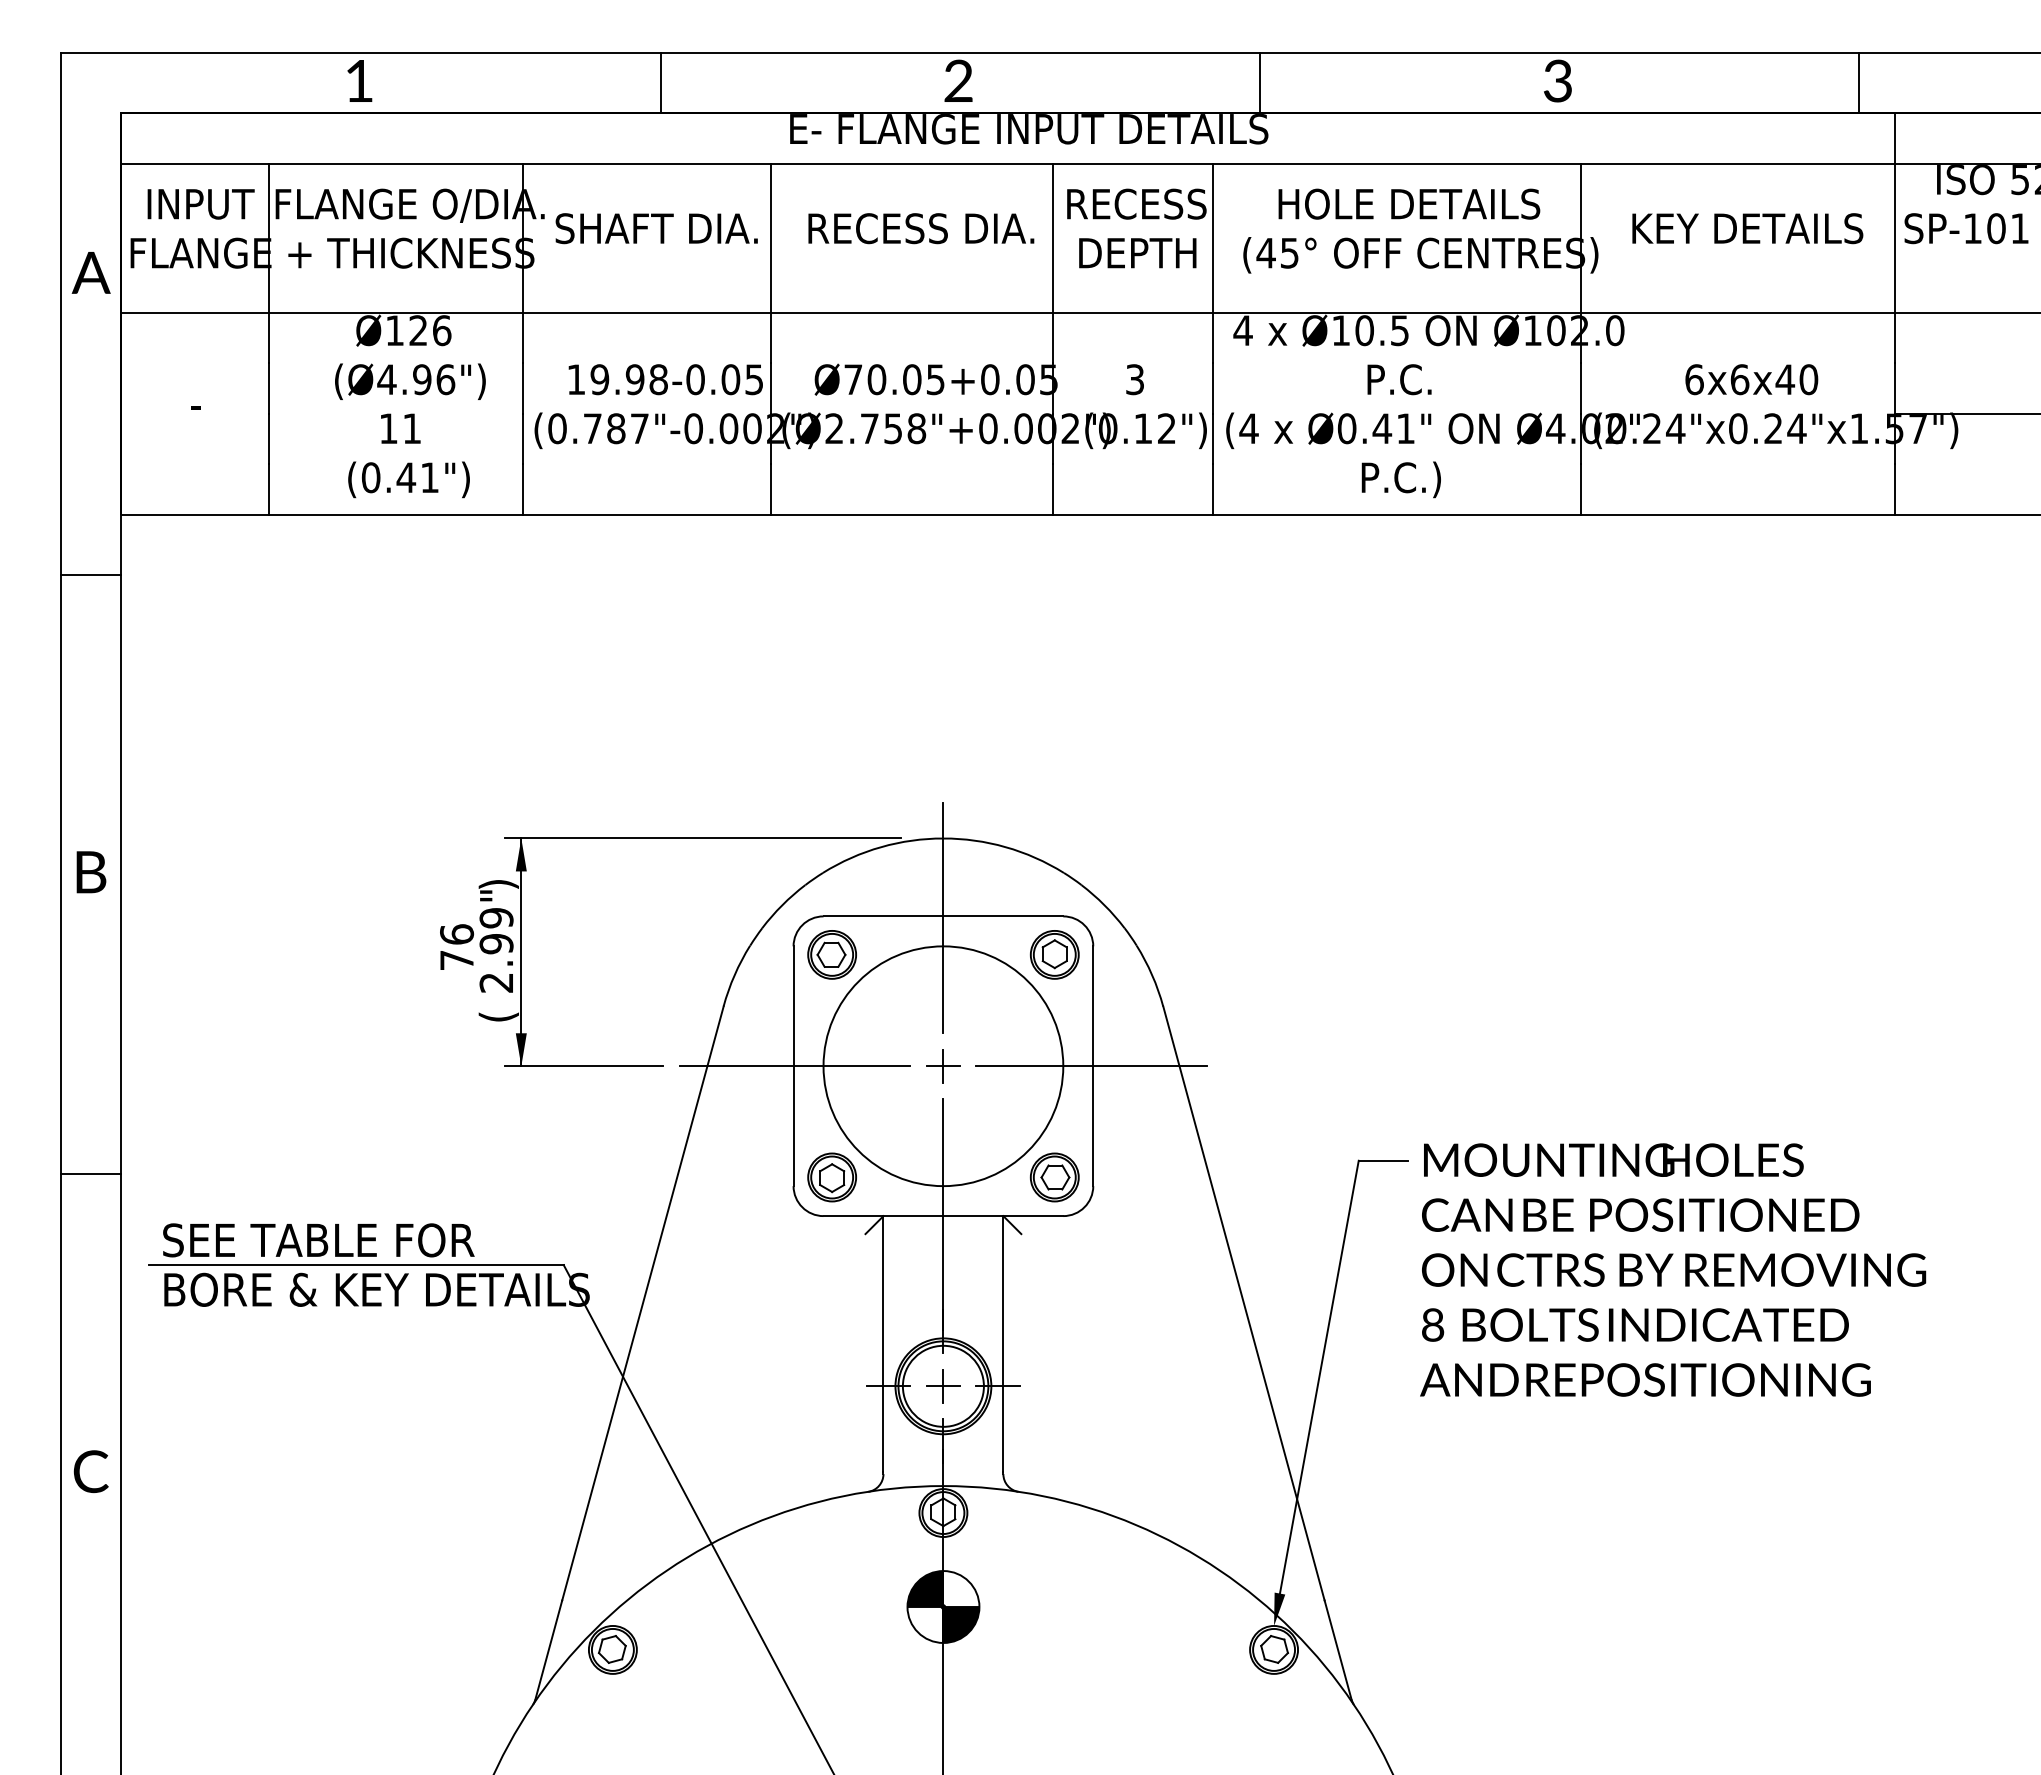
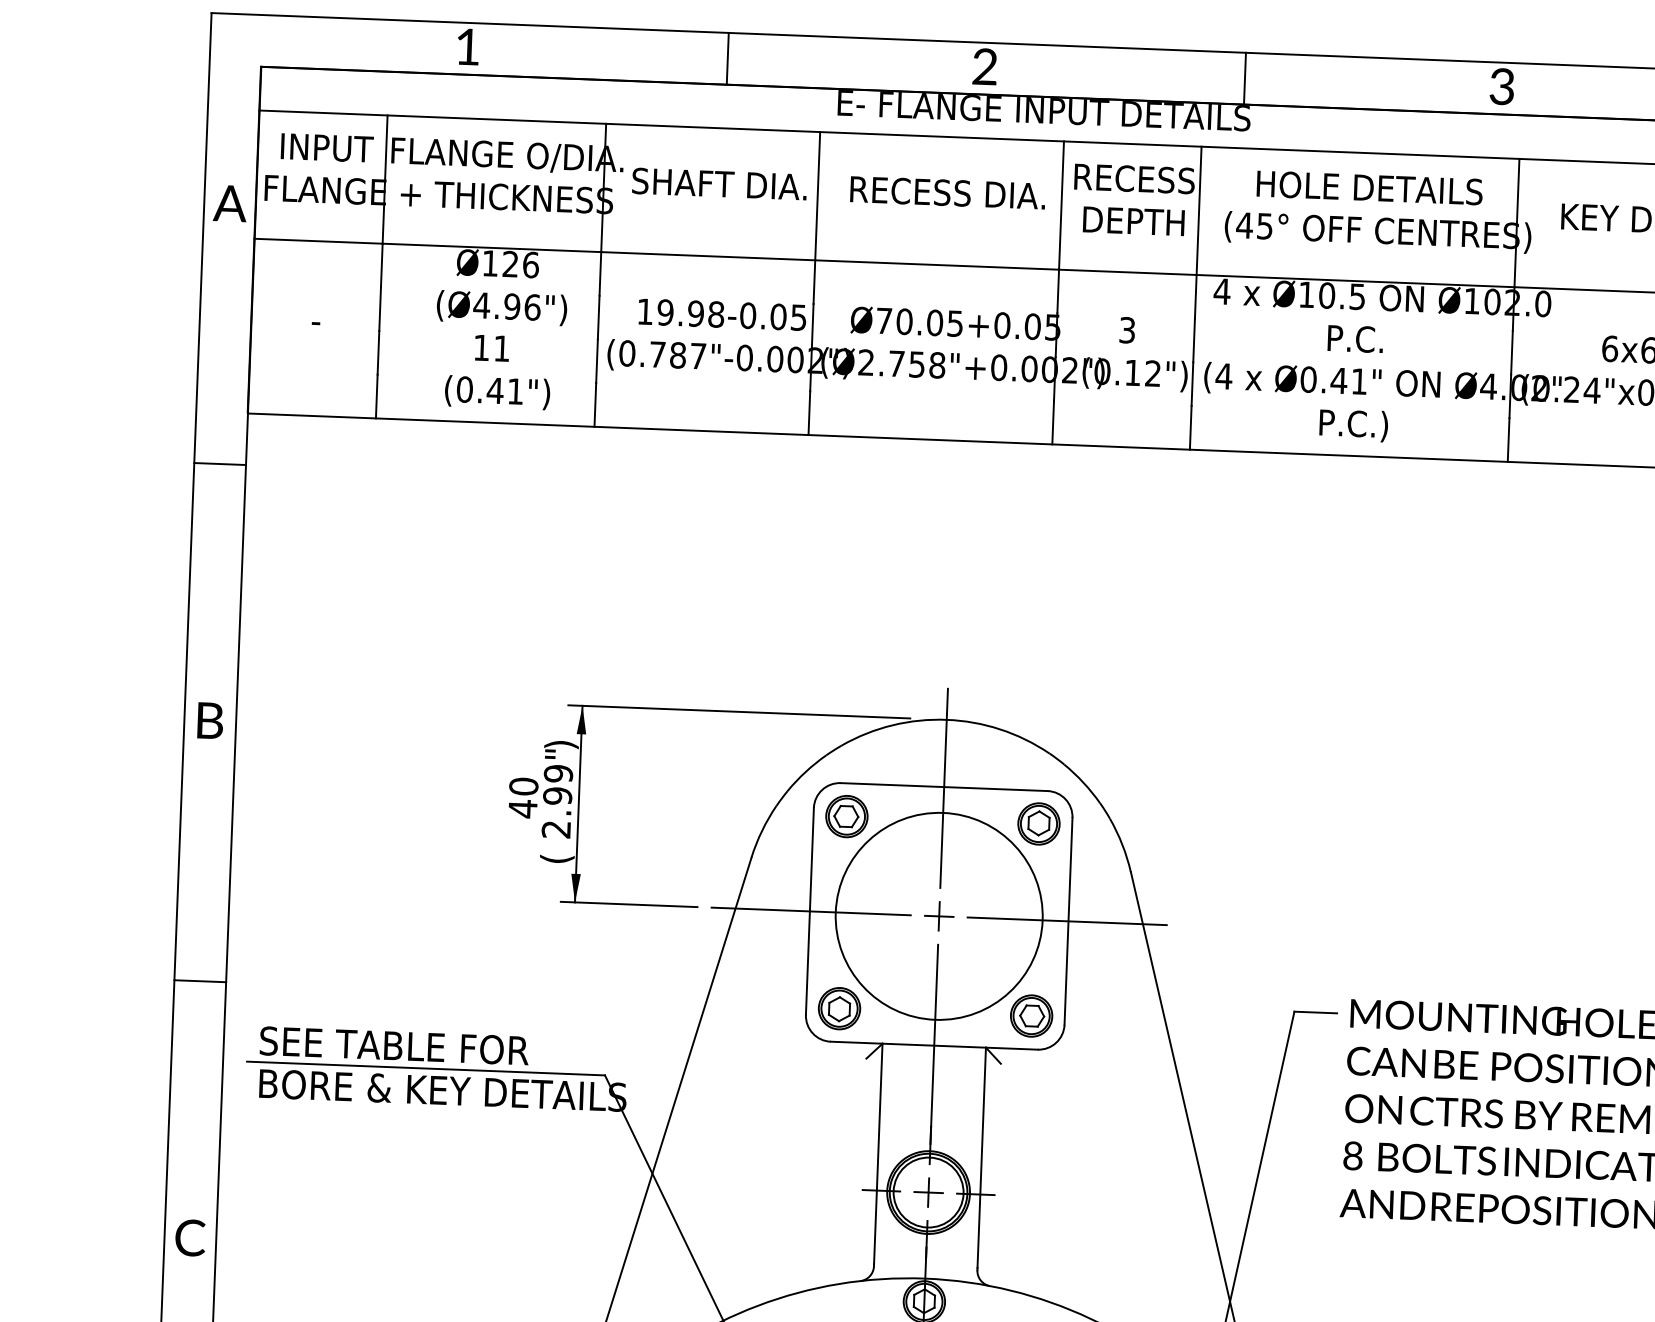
text: (456, 947) -> (523, 797), 76 -> 40

